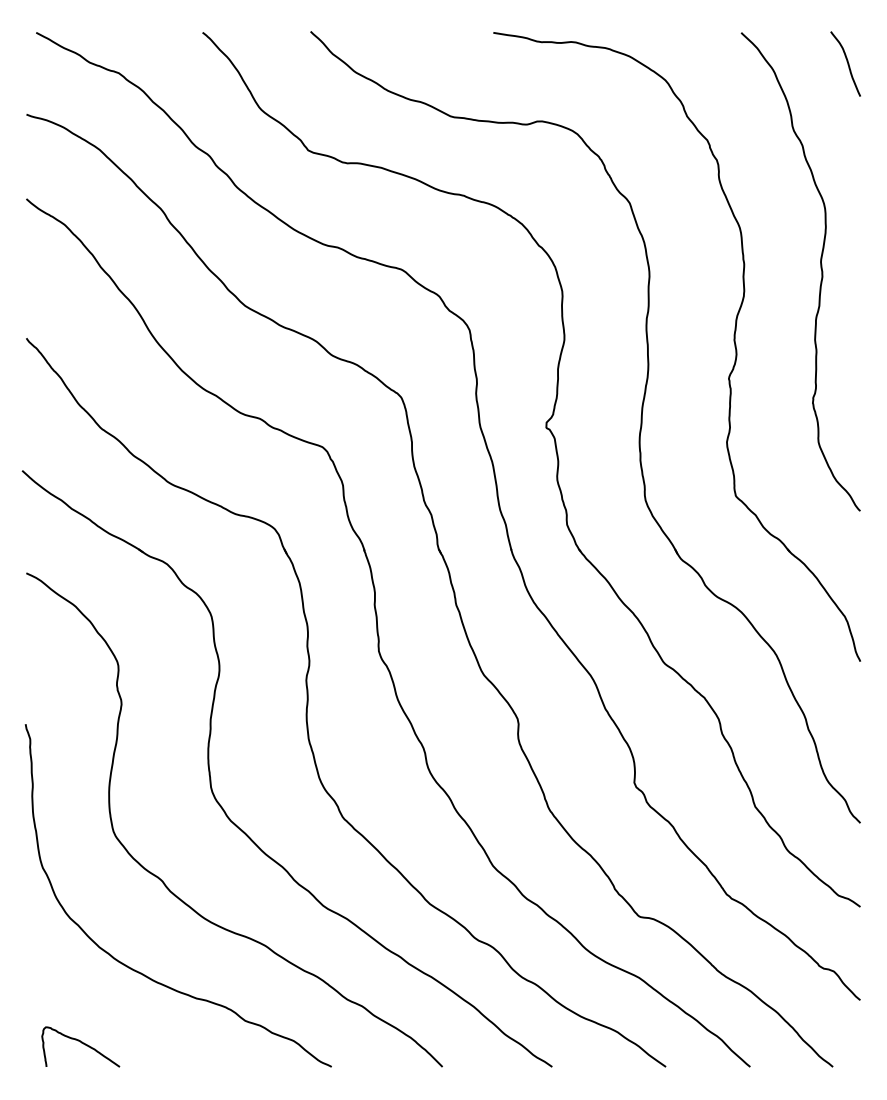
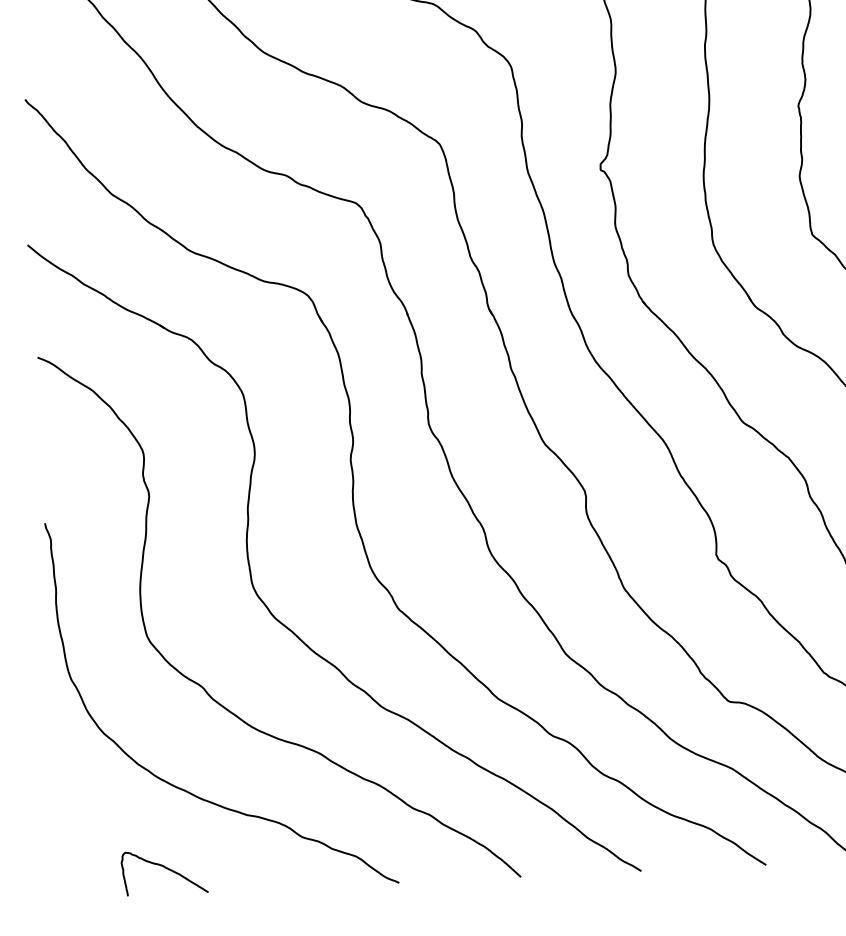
curve: (81, 1043) -> (165, 868), moved

